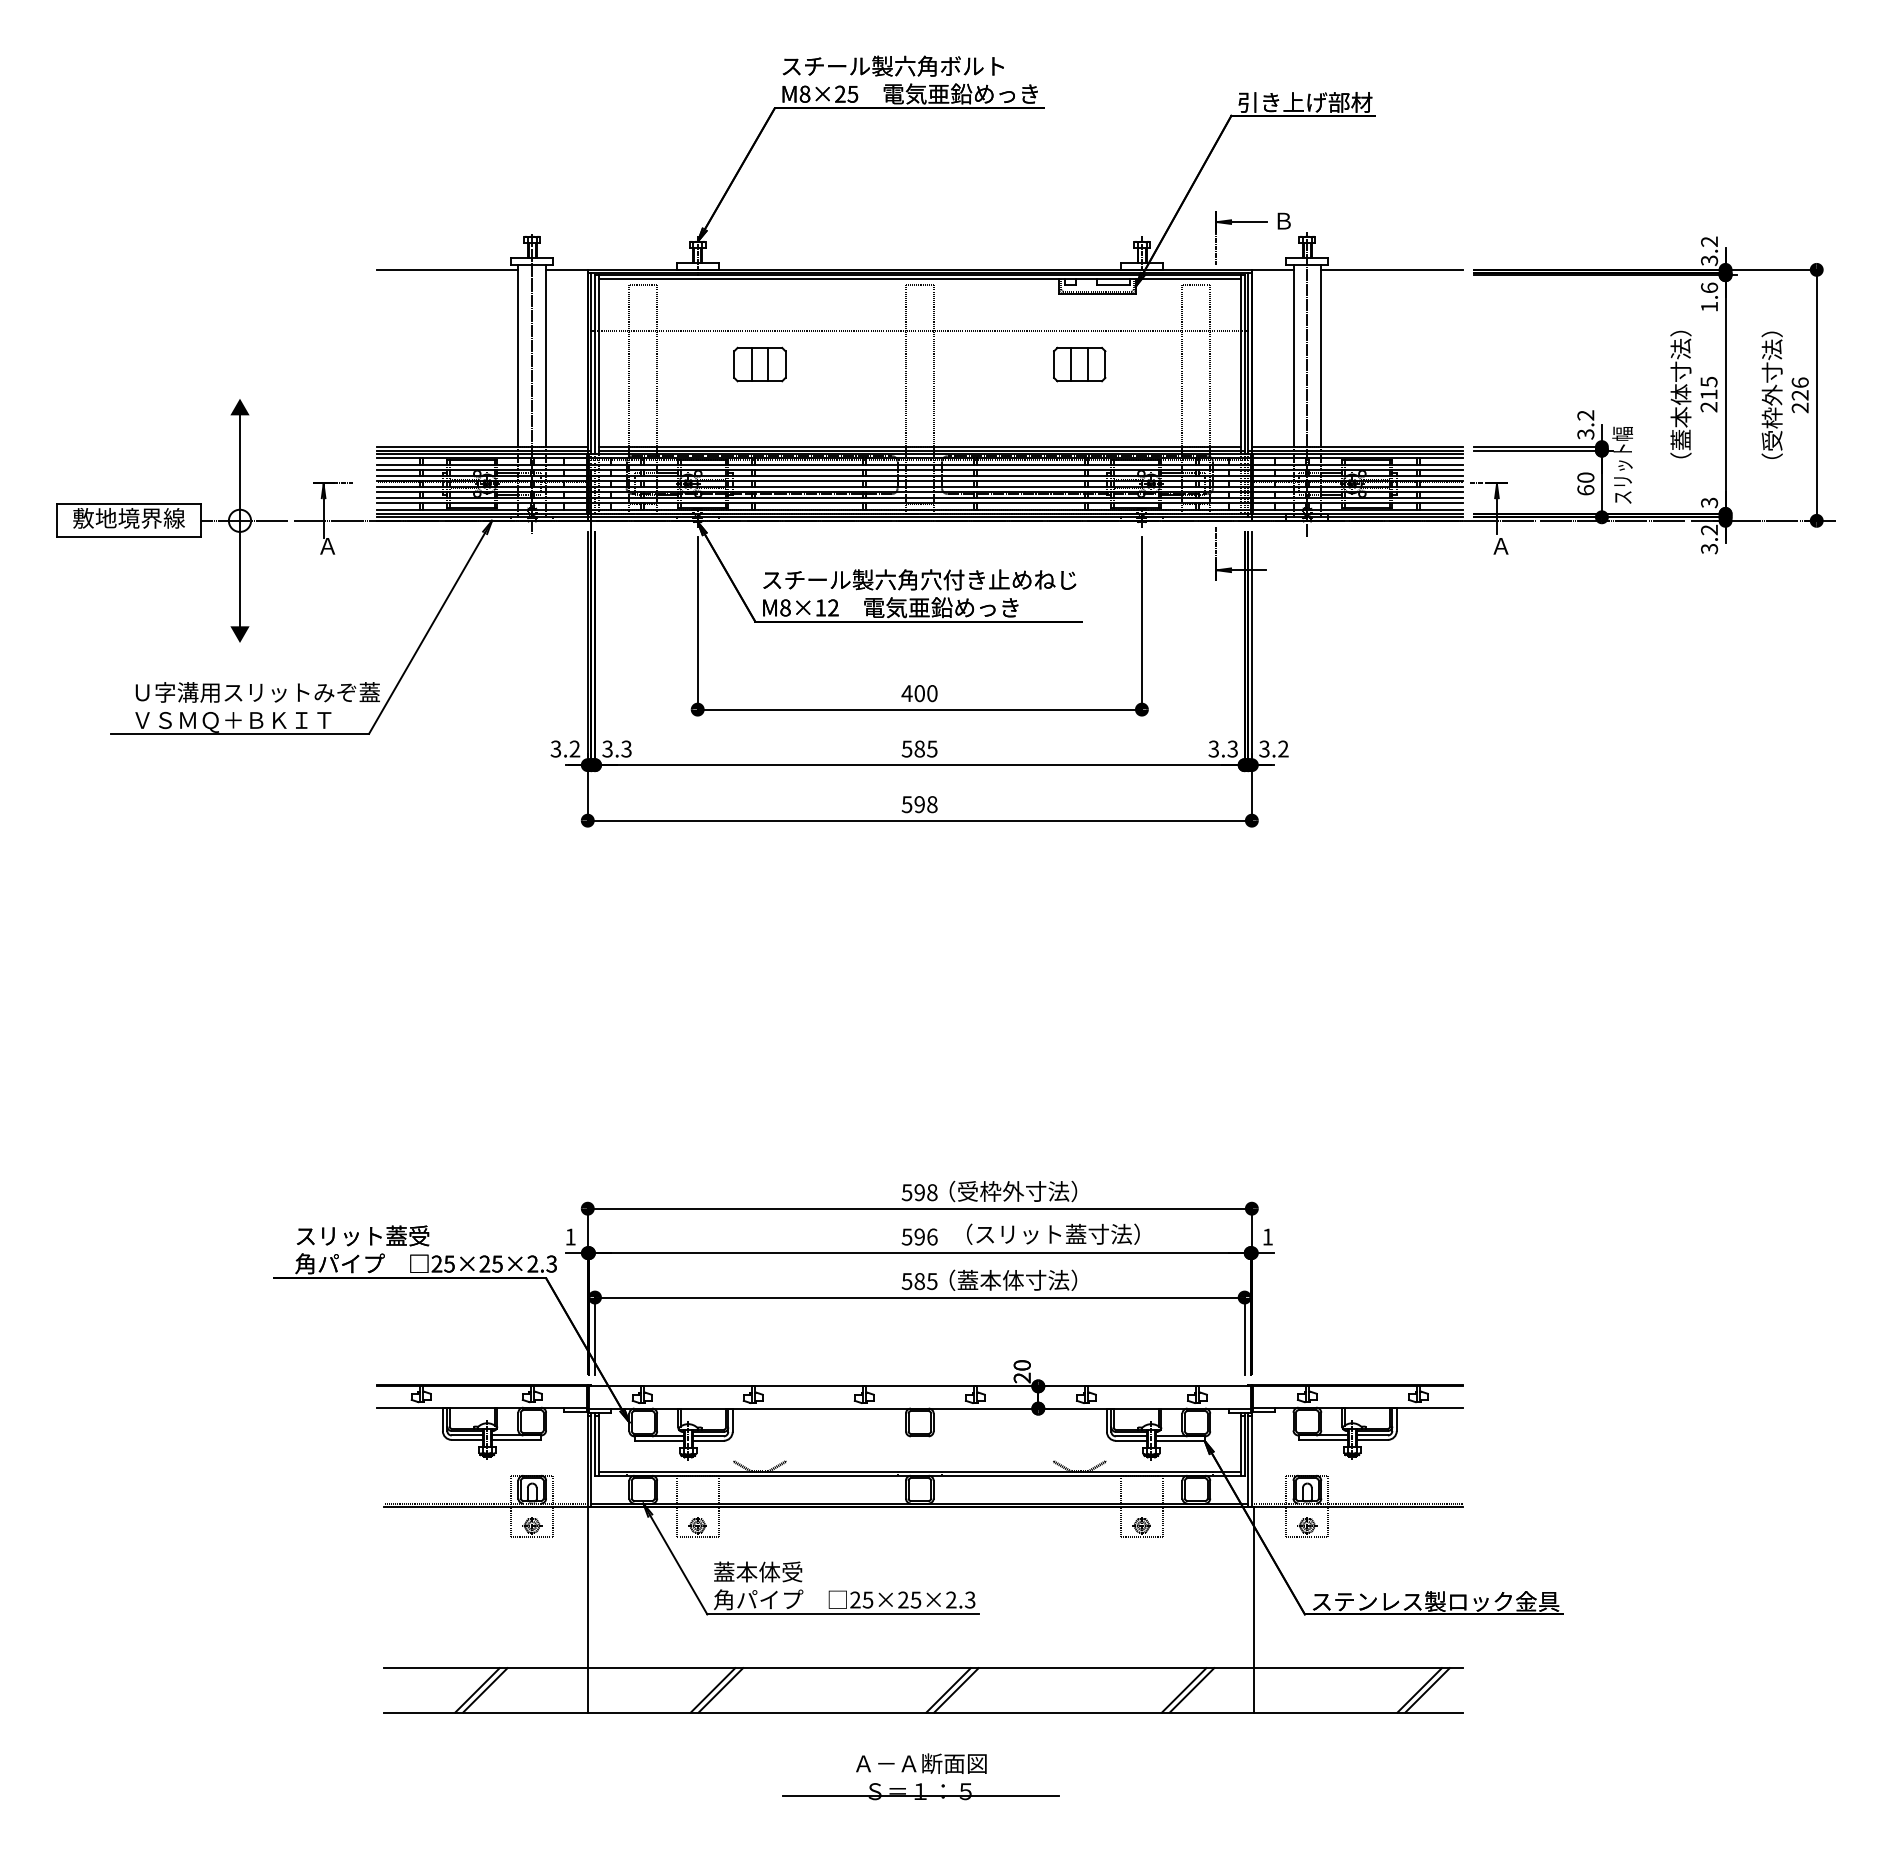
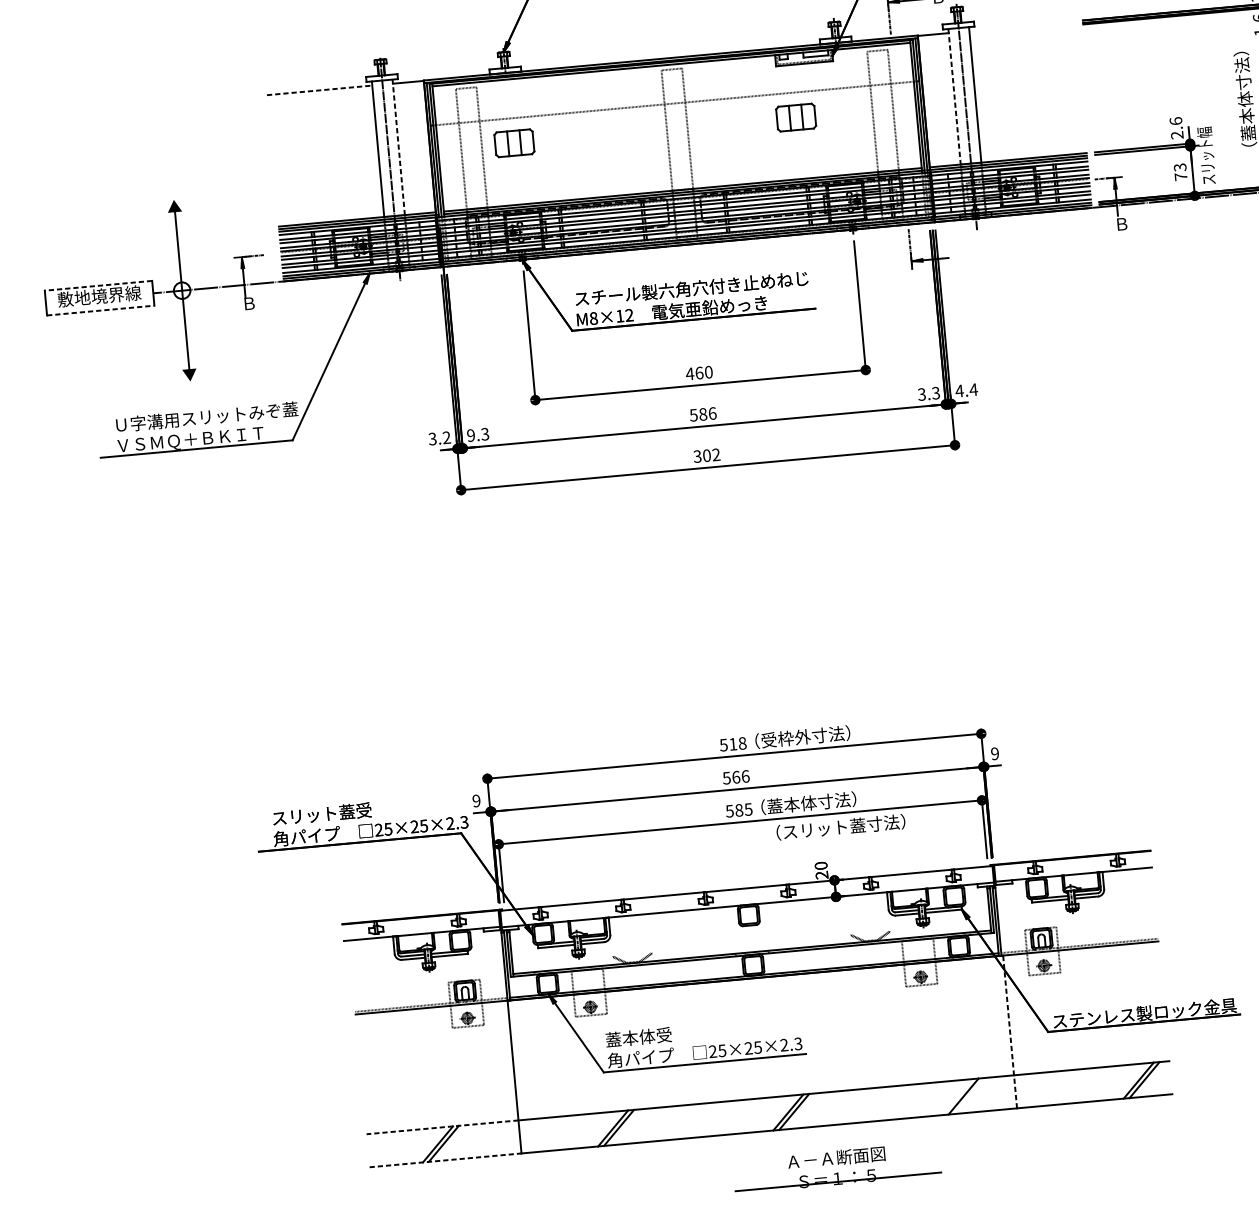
line: (447, 270) -> (319, 90), solid -> dashed
line: (1391, 270) -> (1021, 26), removed
line: (546, 355) -> (398, 146), solid -> dashed
line: (1293, 356) -> (954, 97), solid -> dashed
part: (759, 364) -> (514, 143), moved
text: (1585, 424) -> (1176, 127), 3.2 -> 2.6
text: (1585, 483) -> (1180, 171), 60 -> 73
line: (128, 504) -> (98, 286), solid -> dashed
line: (129, 537) -> (101, 310), solid -> dashed
text: (327, 546) -> (249, 303), Ａ -> Ｂ
text: (1500, 546) -> (1121, 224), Ａ -> Ｂ
text: (919, 693) -> (699, 373), 400 -> 460
text: (607, 748) -> (470, 435), 3.3 -> 9.3
text: (932, 748) -> (712, 413), 585 -> 586
text: (1273, 748) -> (966, 390), 3.2 -> 4.4
text: (919, 804) -> (706, 455), 598 -> 302
text: (919, 1192) -> (733, 744), 598 -> 518
text: (1053, 1233) -> (841, 826), moved
text: (570, 1236) -> (476, 800), 1 -> 9
text: (919, 1236) -> (736, 776), 596 -> 566
text: (1267, 1236) -> (994, 753), 1 -> 9
line: (1254, 1609) -> (1010, 1031), solid -> dashed
line: (485, 1668) -> (442, 1127), solid -> dashed
line: (1191, 1690) -> (969, 1096), removed
line: (486, 1712) -> (446, 1160), solid -> dashed
part: (920, 1776) -> (836, 1167), moved

